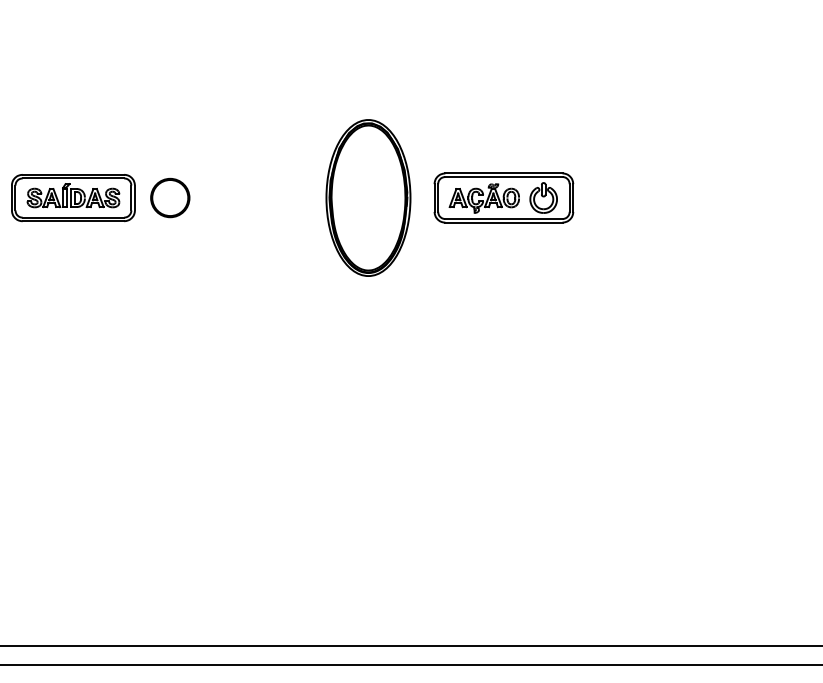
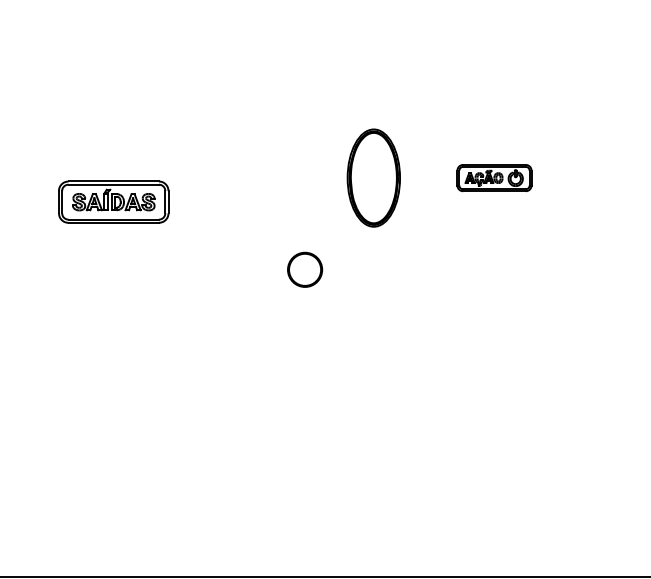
part: (170, 197) -> (305, 269), moved
part: (368, 197) -> (373, 177), size x0.7
part: (503, 197) -> (494, 177), size x0.6
part: (73, 198) -> (113, 202), moved

